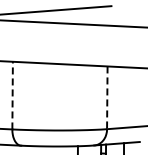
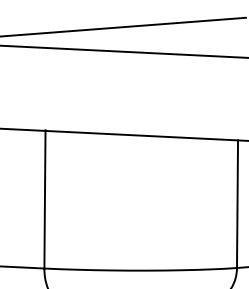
line: (12, 95) -> (44, 199), dashed -> solid
line: (107, 98) -> (237, 205), dashed -> solid

